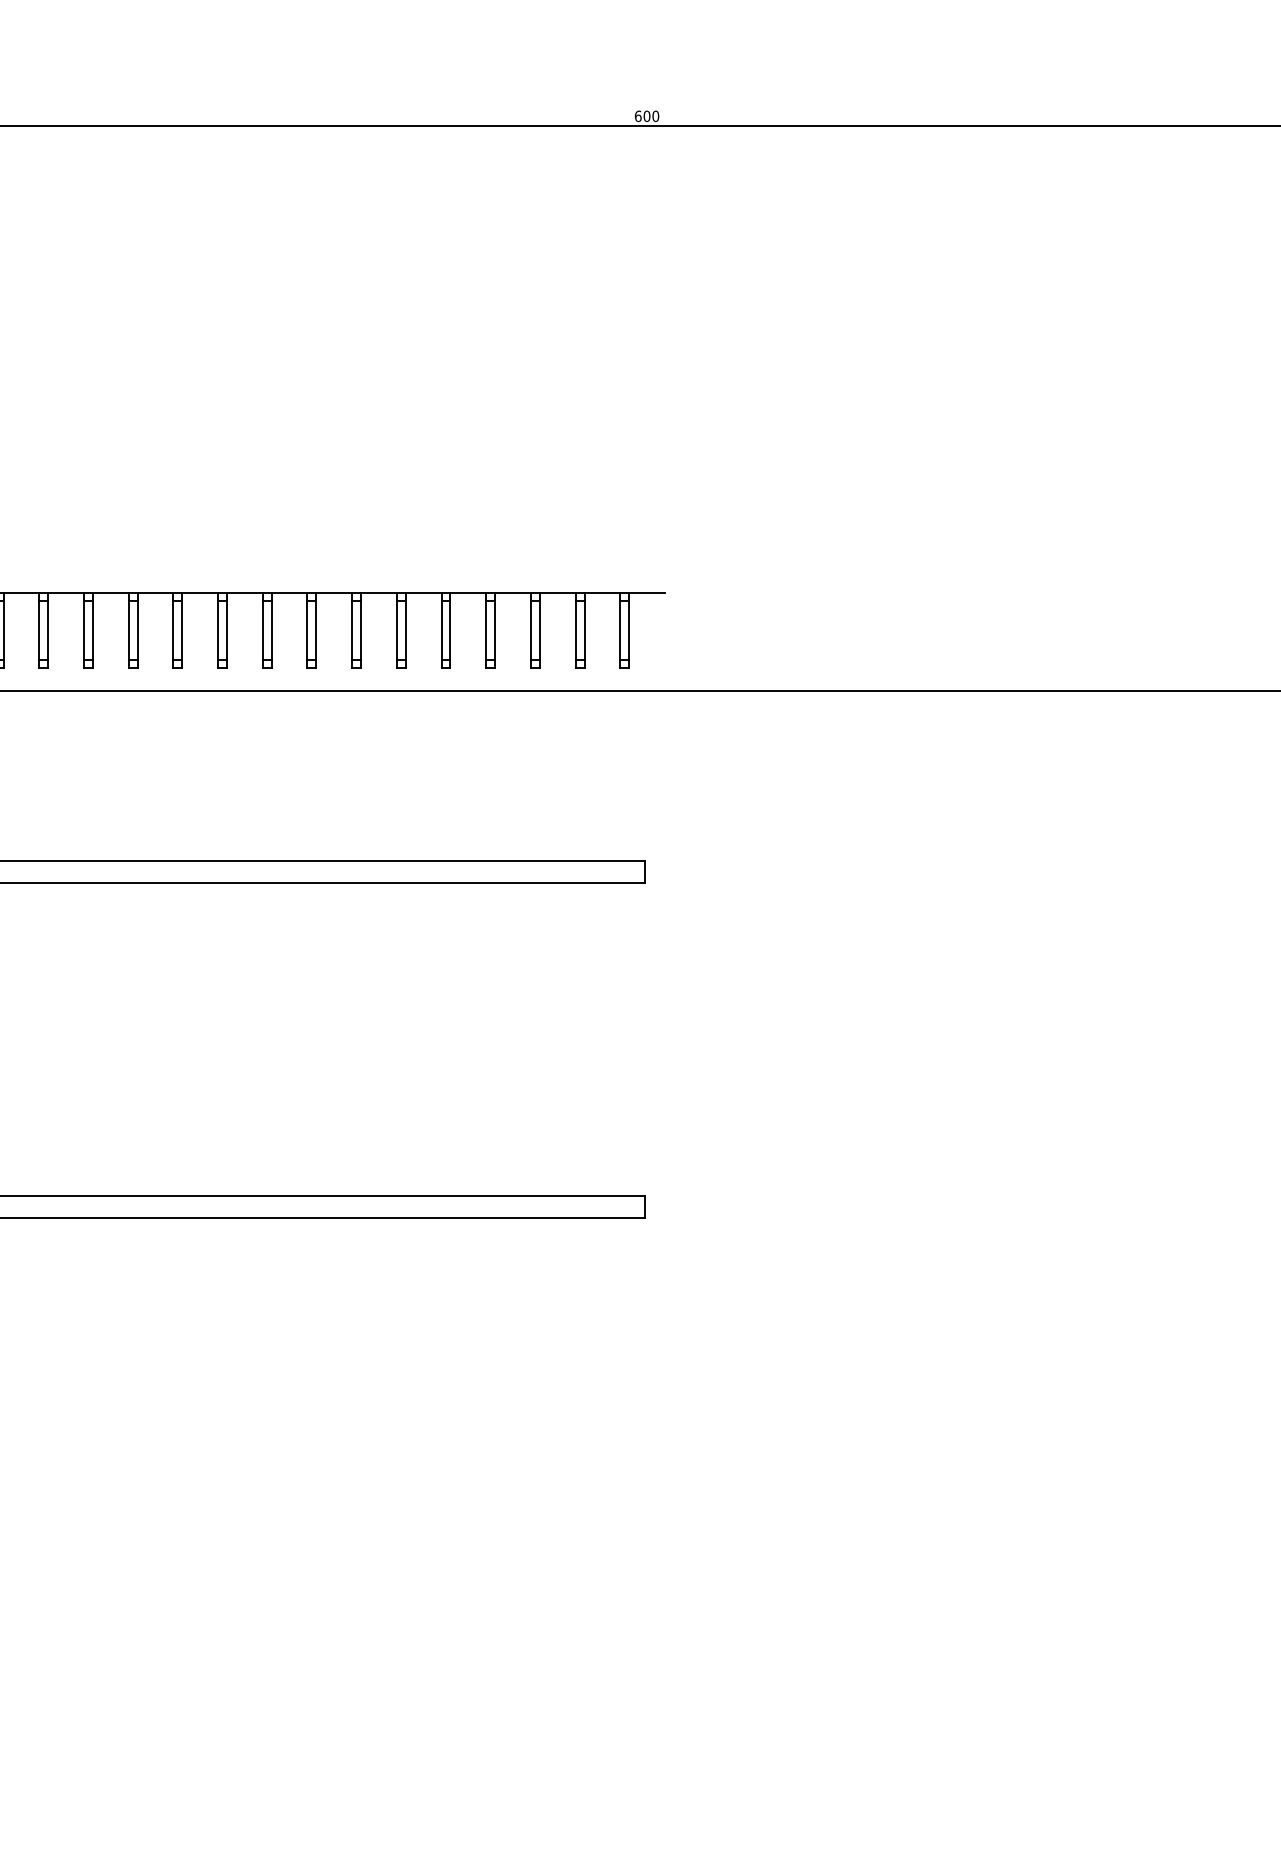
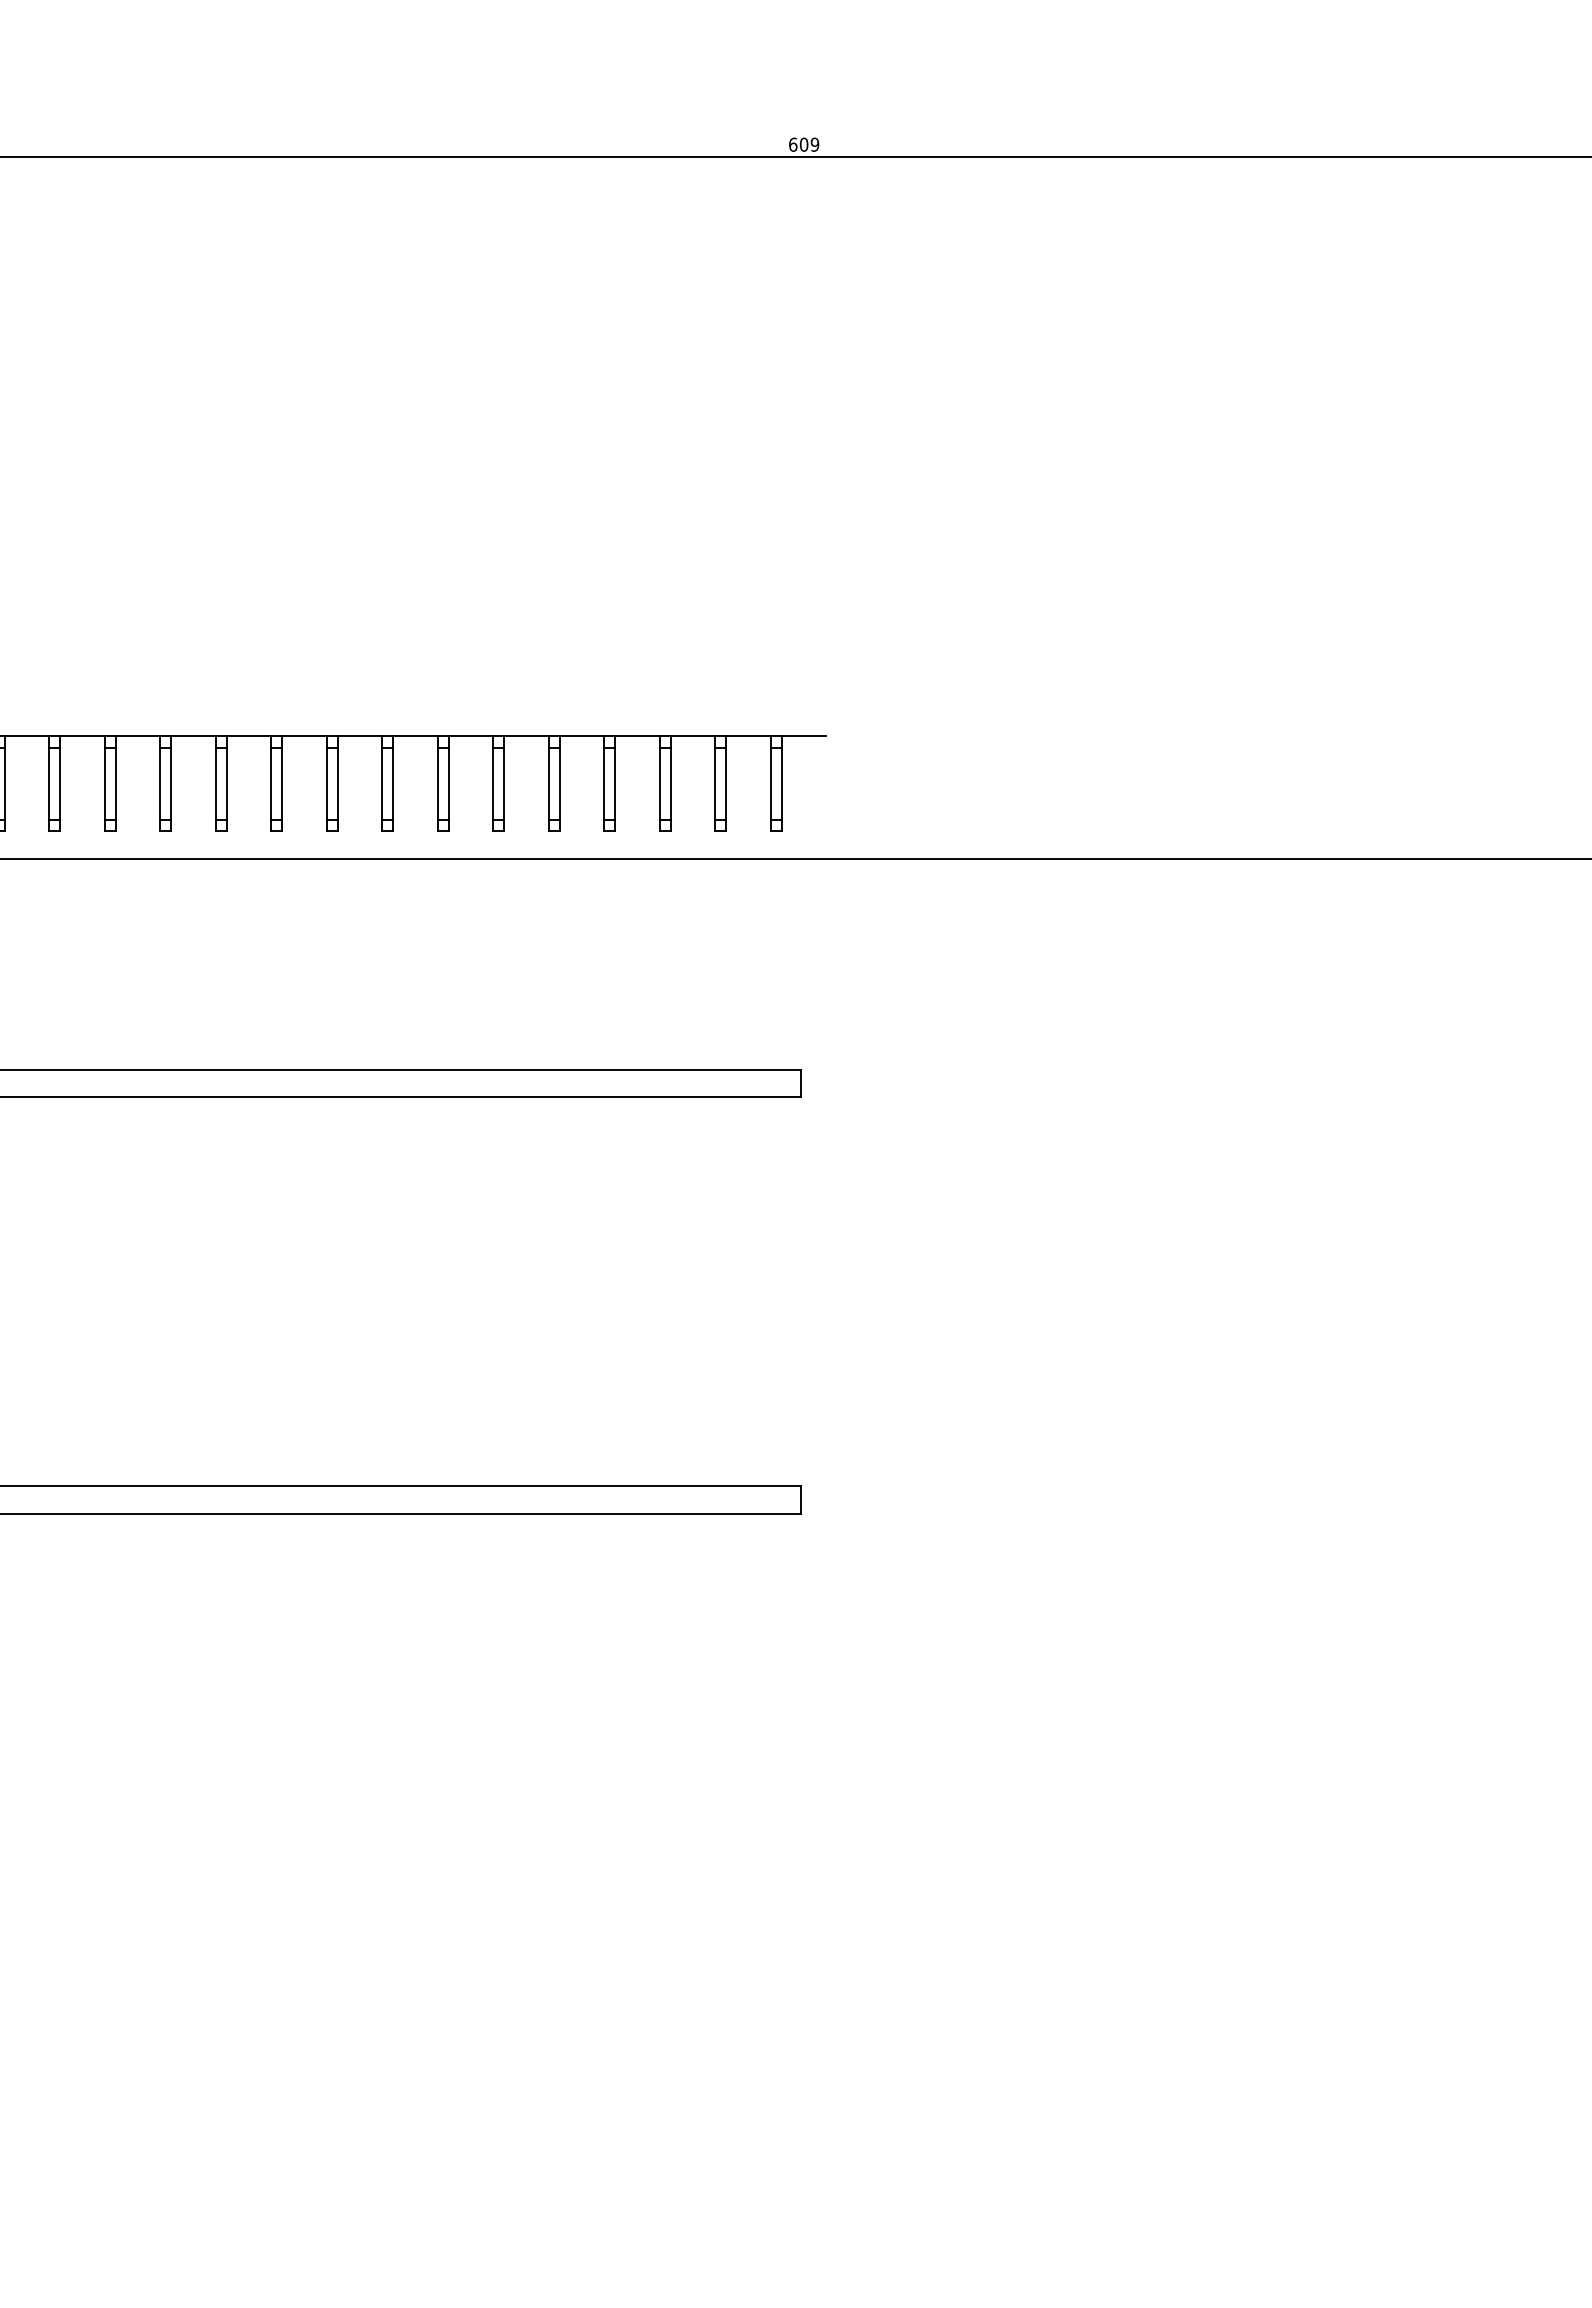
text: (655, 116) -> (814, 144), 600 -> 609

